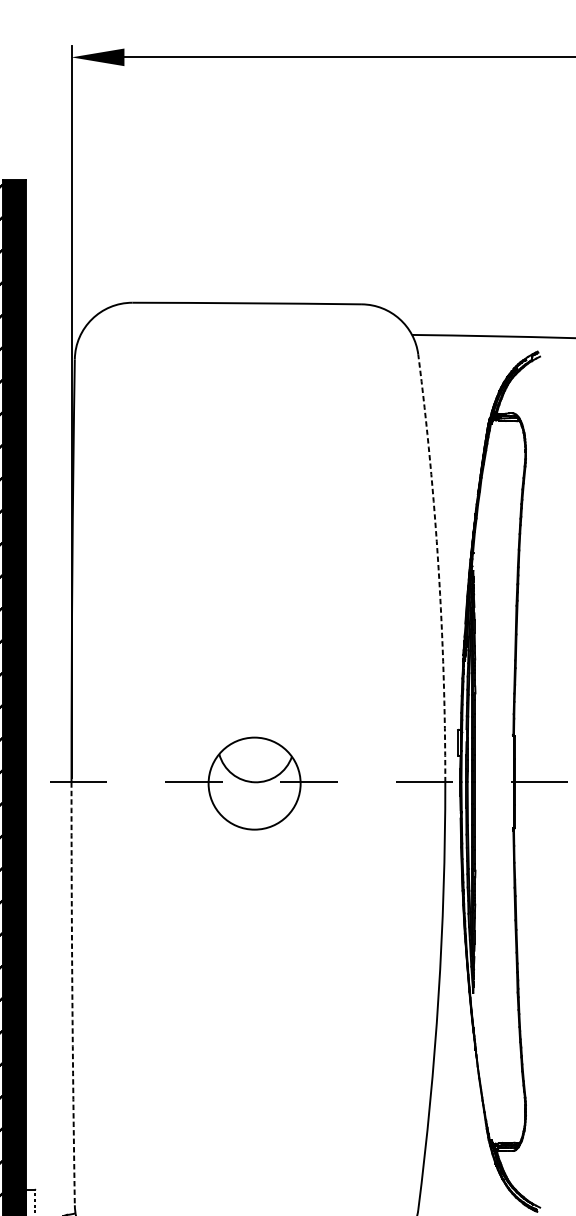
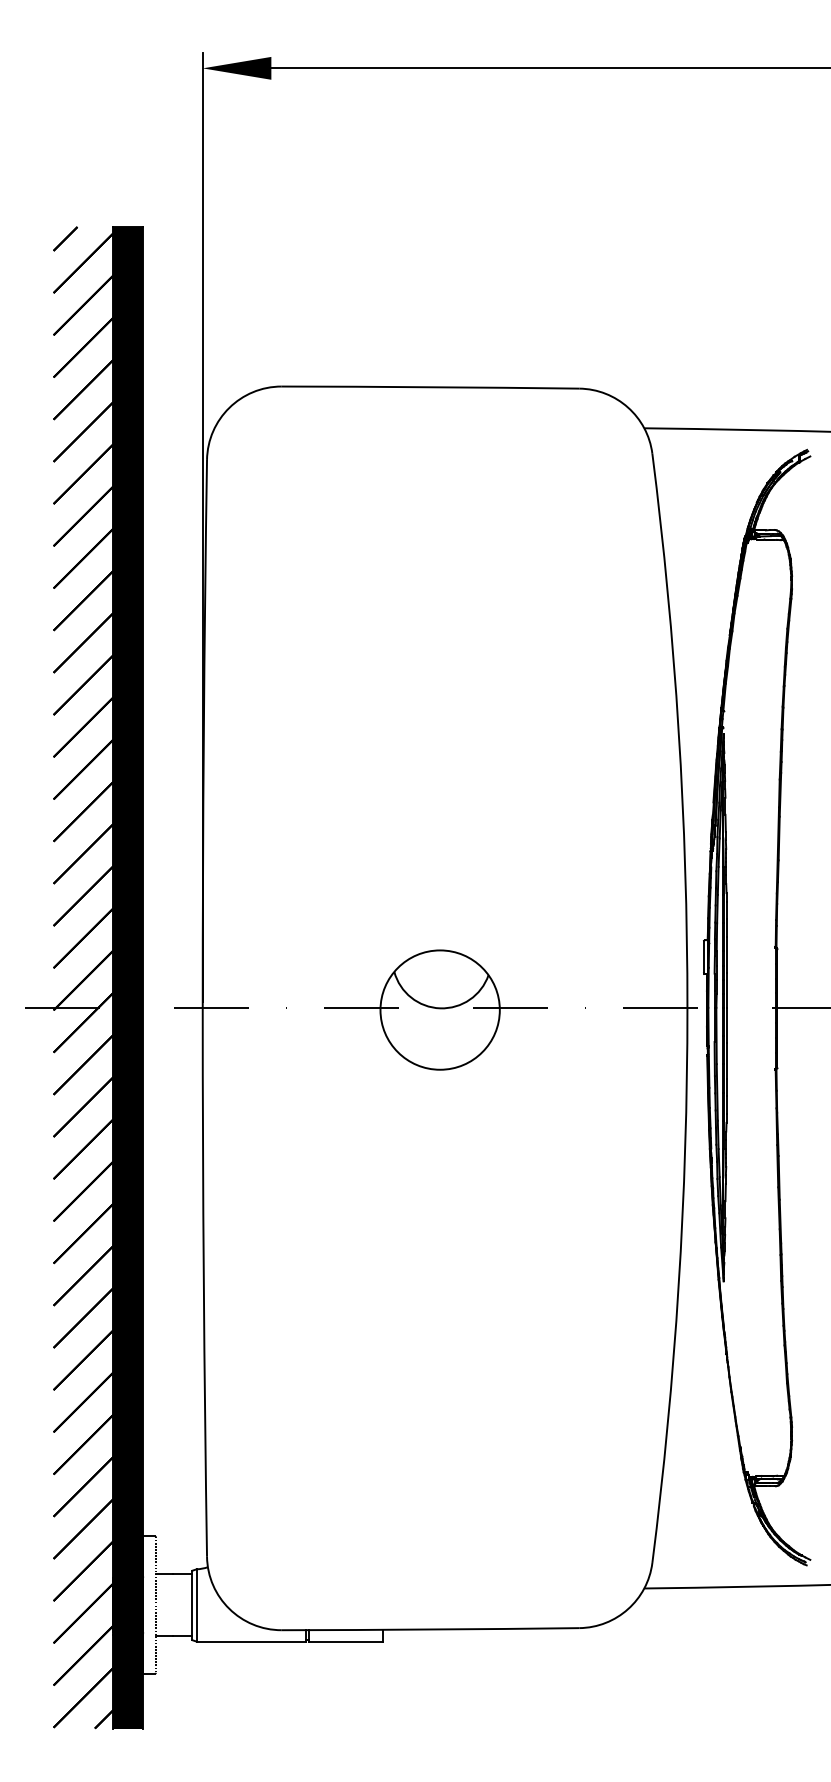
arc: (438, 568) -> (678, 730), dashed -> solid
arc: (72, 993) -> (203, 1282), dashed -> solid

